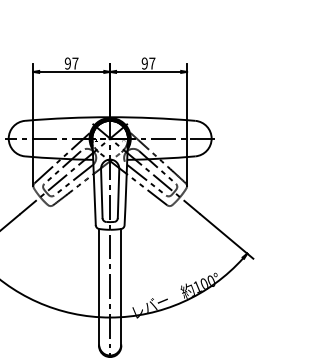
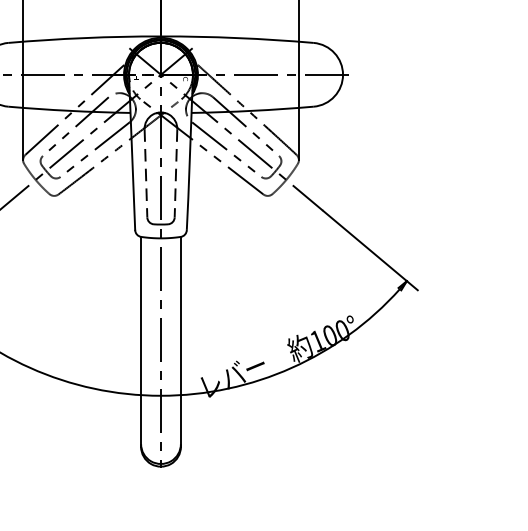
line: (101, 193) -> (145, 173), solid -> dashed
line: (118, 193) -> (175, 173), solid -> dashed

